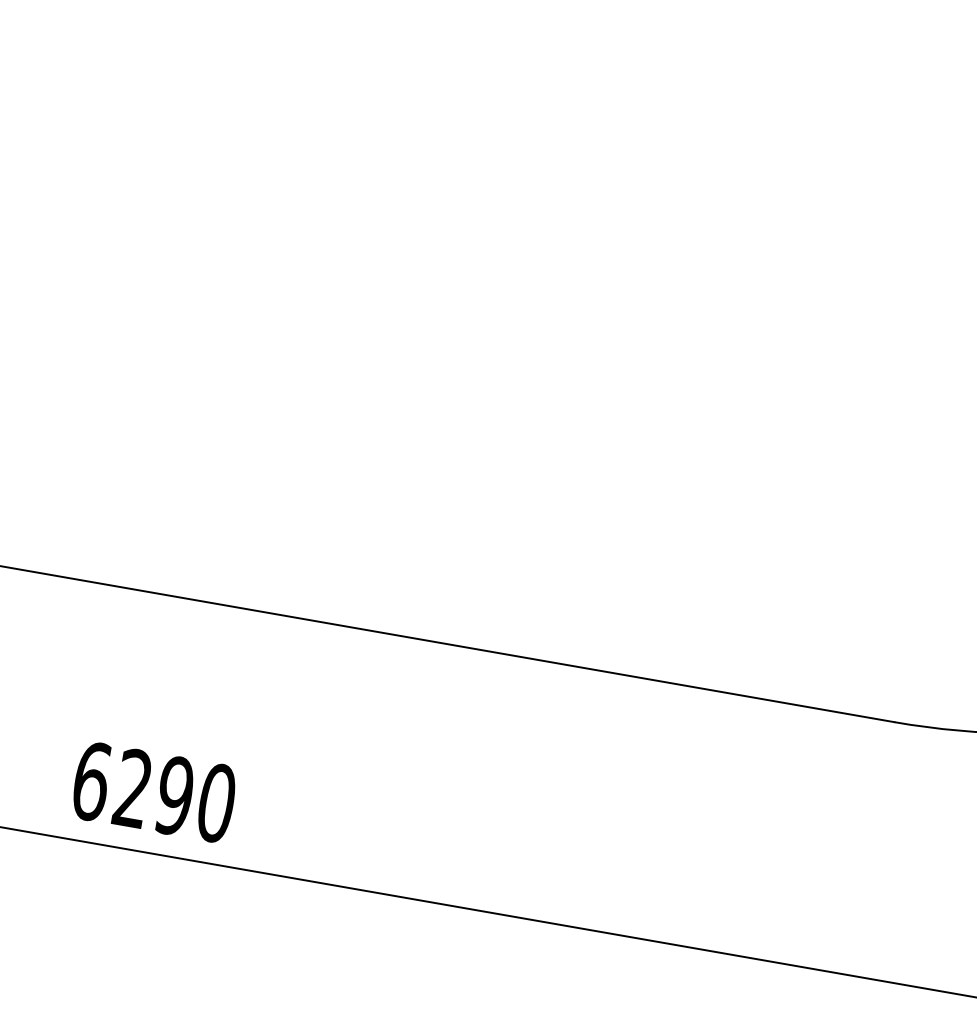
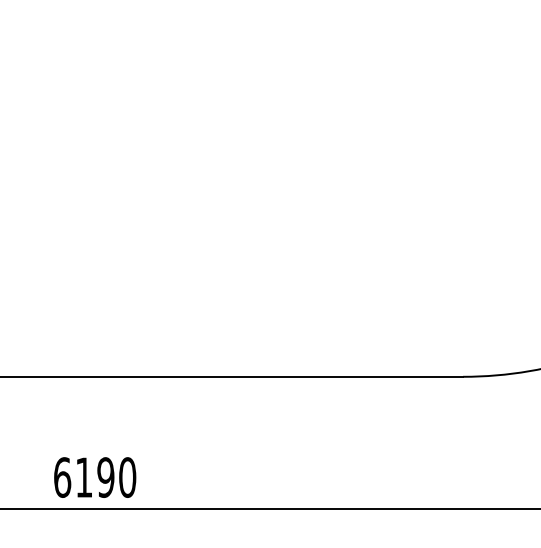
text: (131, 788) -> (83, 477), 6290 -> 6190

